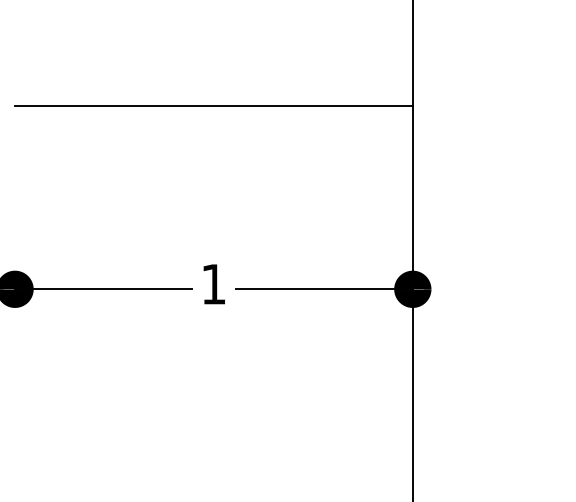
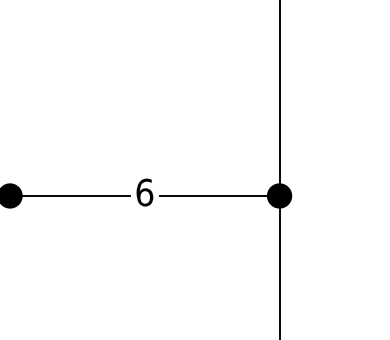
line: (213, 107) -> (144, 72), removed
text: (213, 284) -> (144, 192), 1 -> 6

